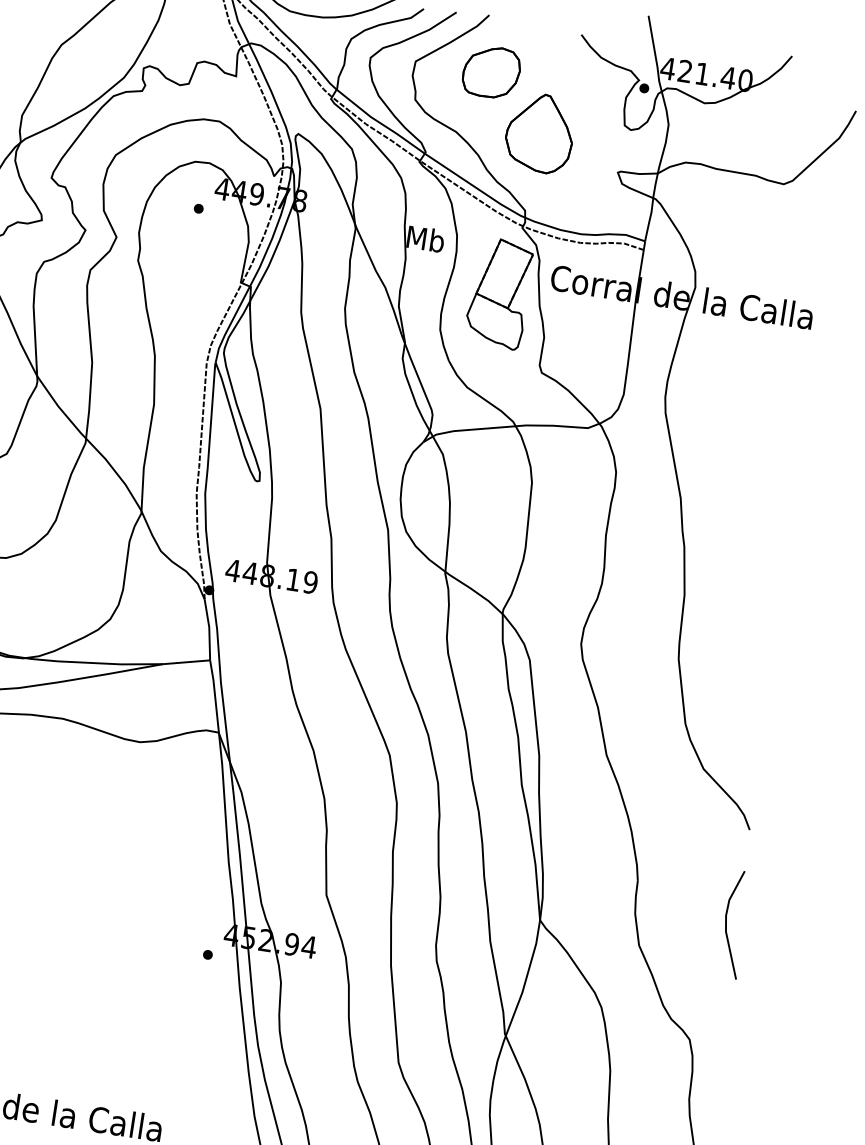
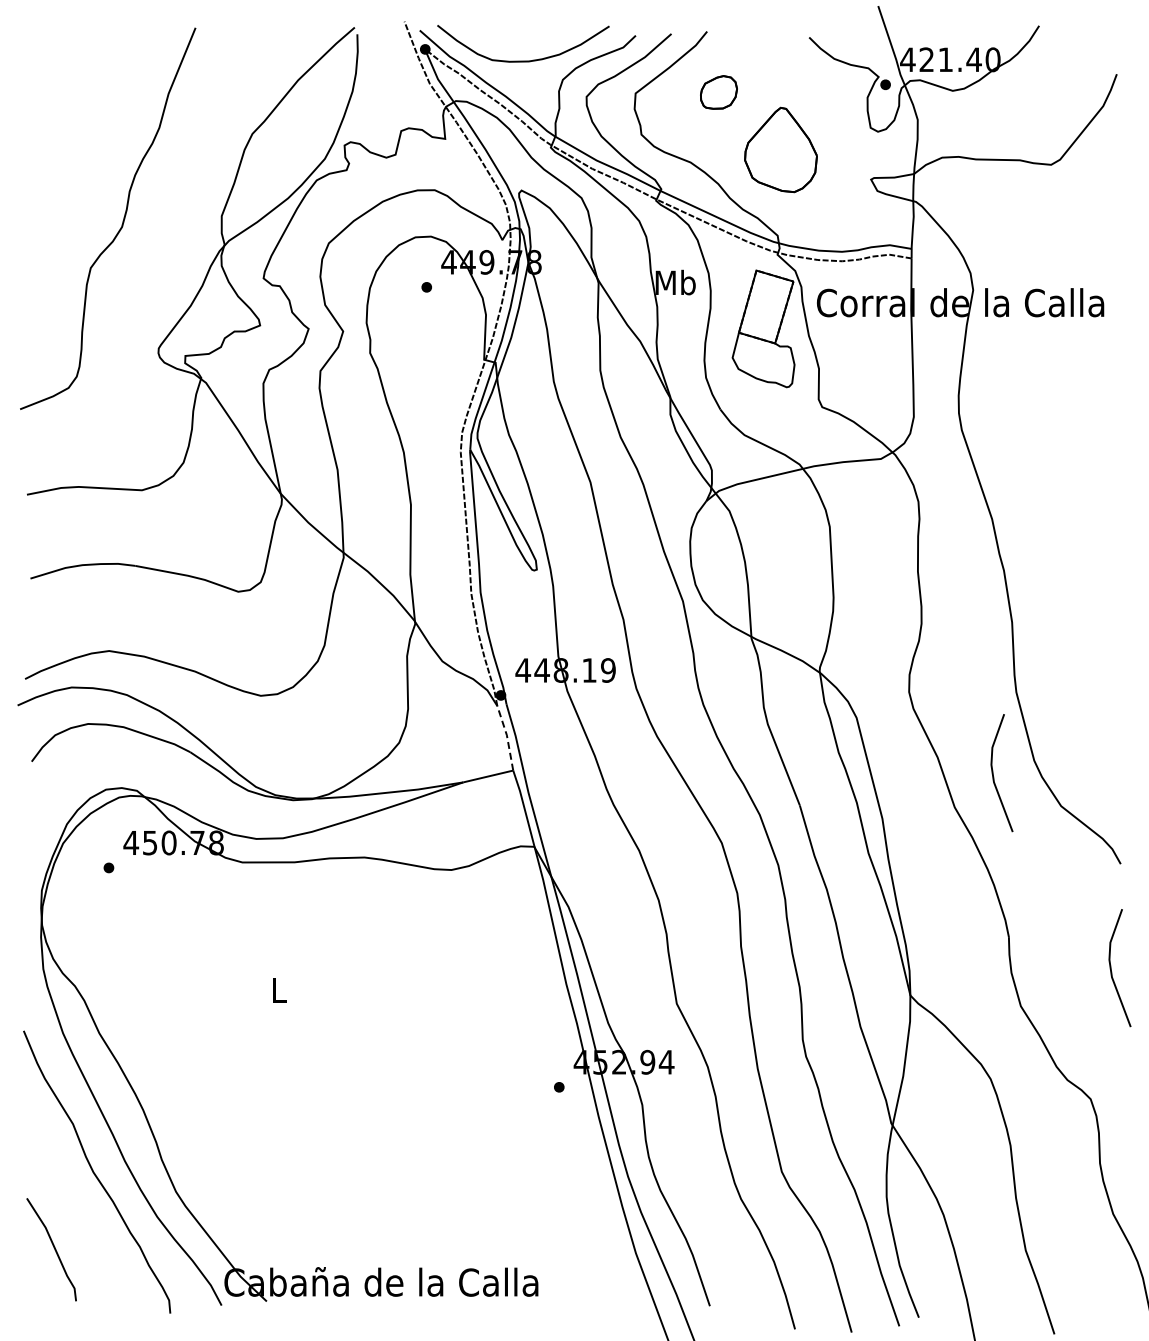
part: (491, 72) -> (718, 92), size x0.6
line: (209, 629) -> (507, 737), solid -> dashed
line: (646, 729) -> (993, 773), added

